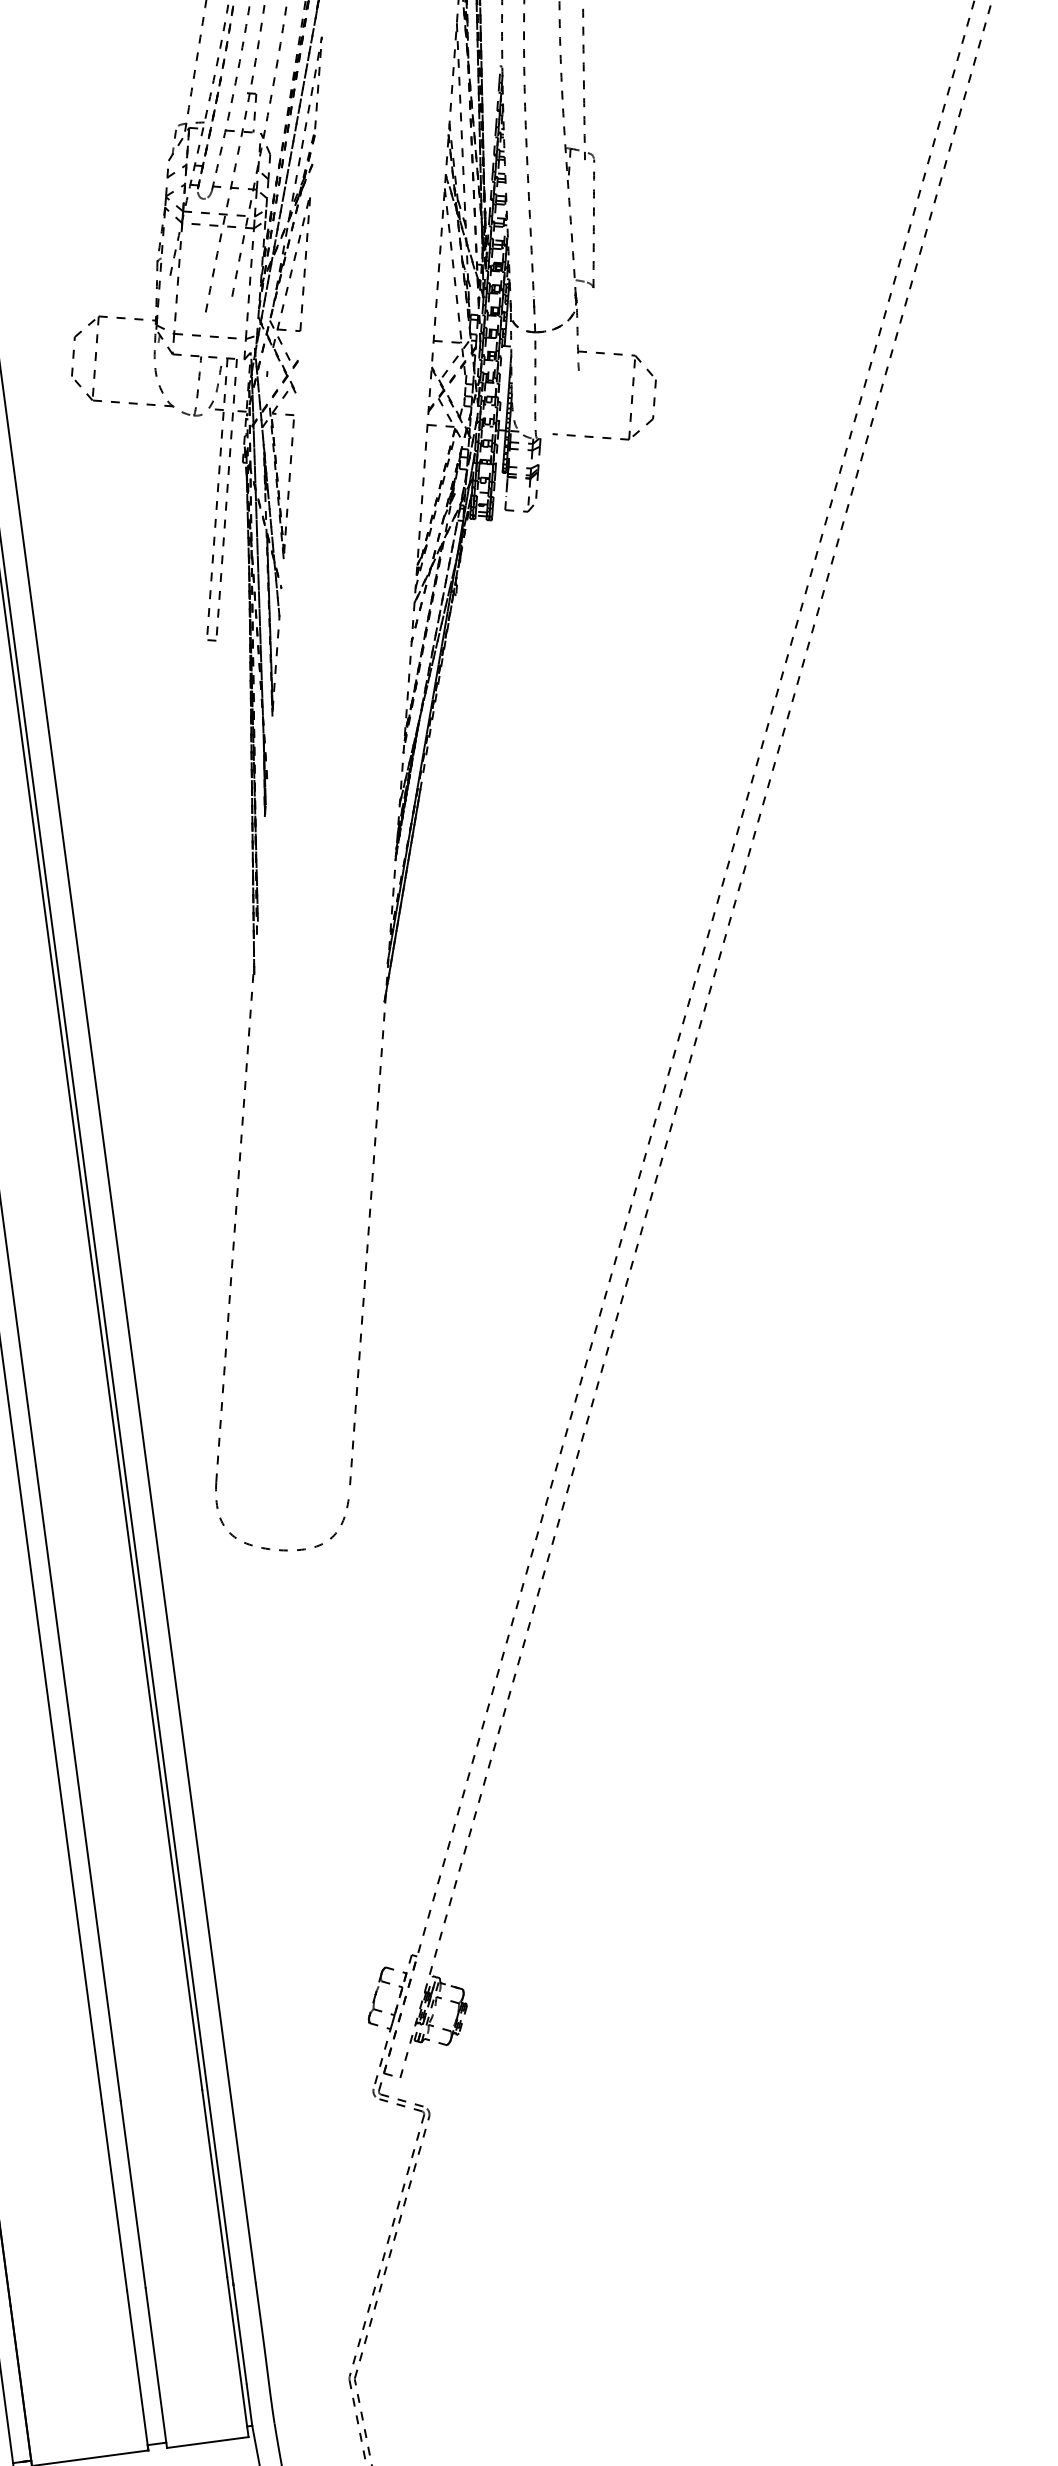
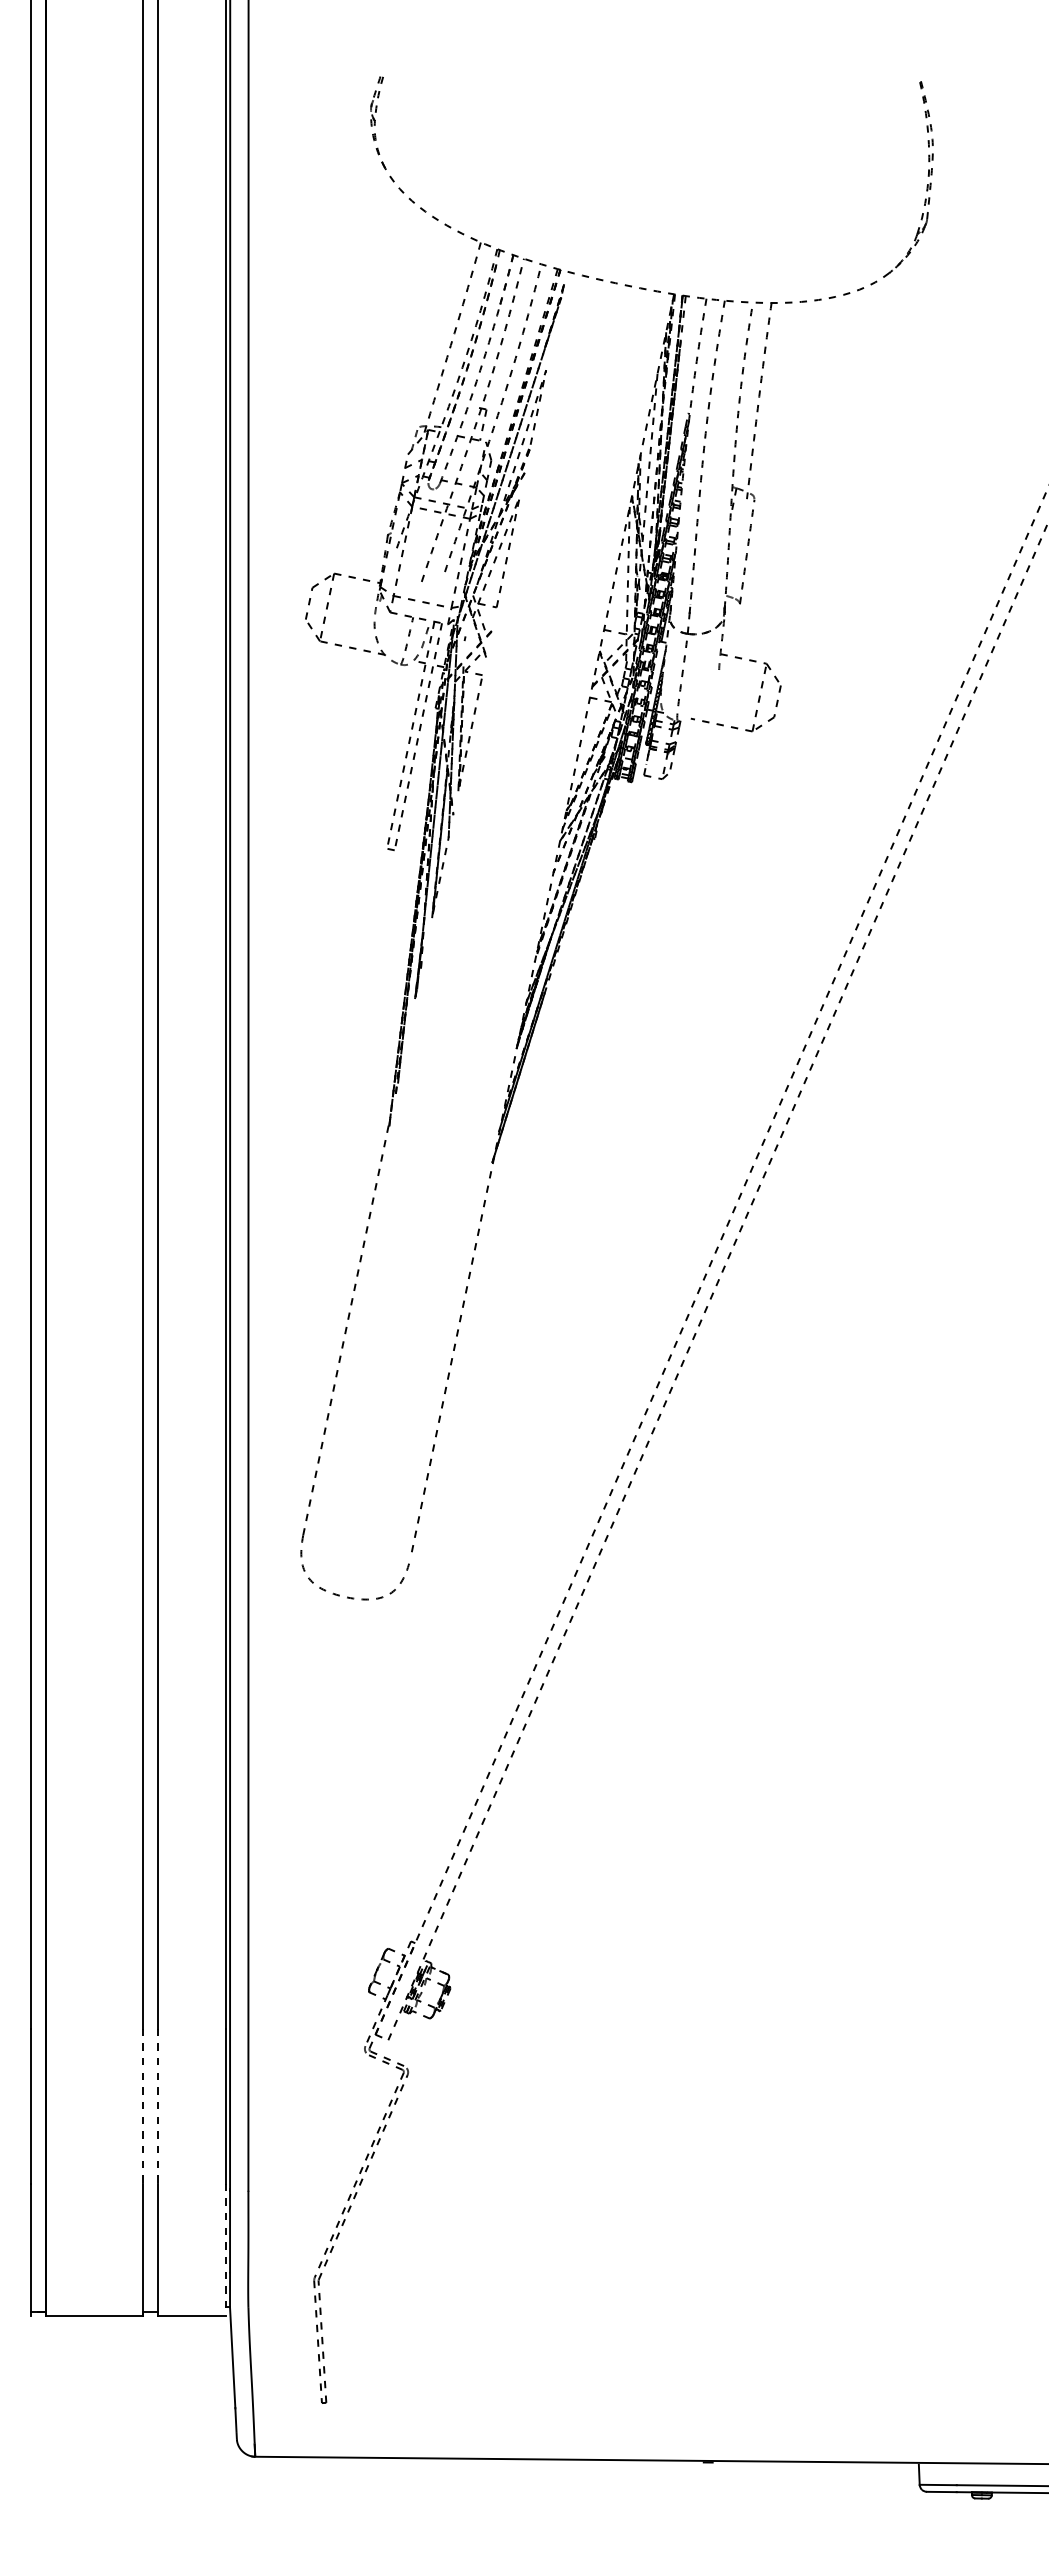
line: (133, 2194) -> (158, 2106), solid -> dashed
line: (114, 2197) -> (142, 2106), solid -> dashed
line: (237, 2357) -> (225, 2250), solid -> dashed

